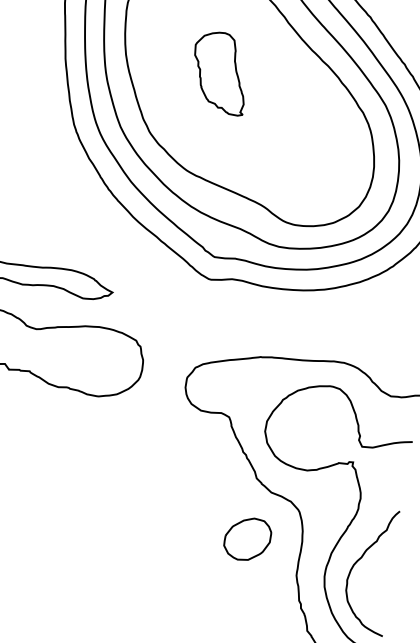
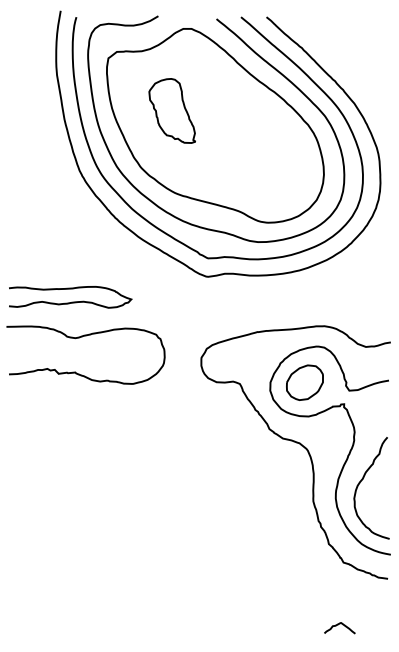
part: (219, 71) -> (171, 110), moved
part: (247, 538) -> (304, 382), moved

